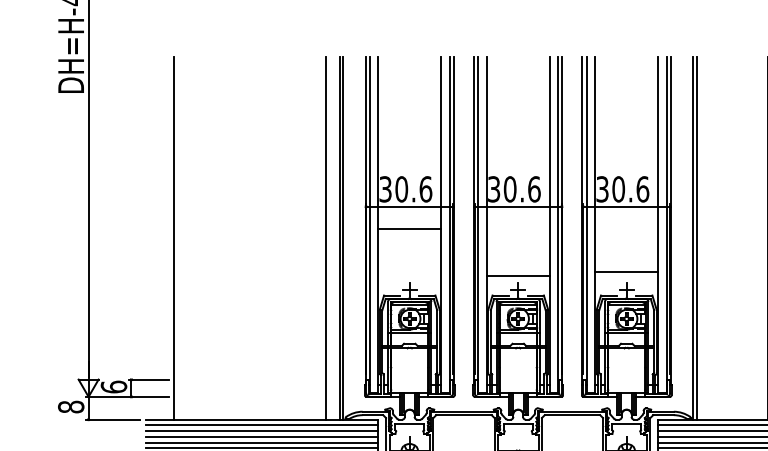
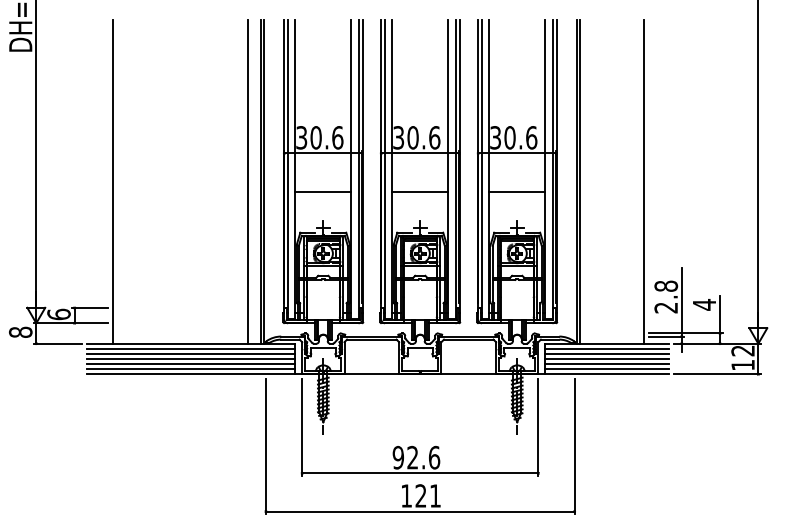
line: (409, 229) -> (323, 191), moved
line: (627, 271) -> (517, 191), moved
line: (518, 276) -> (420, 191), moved

